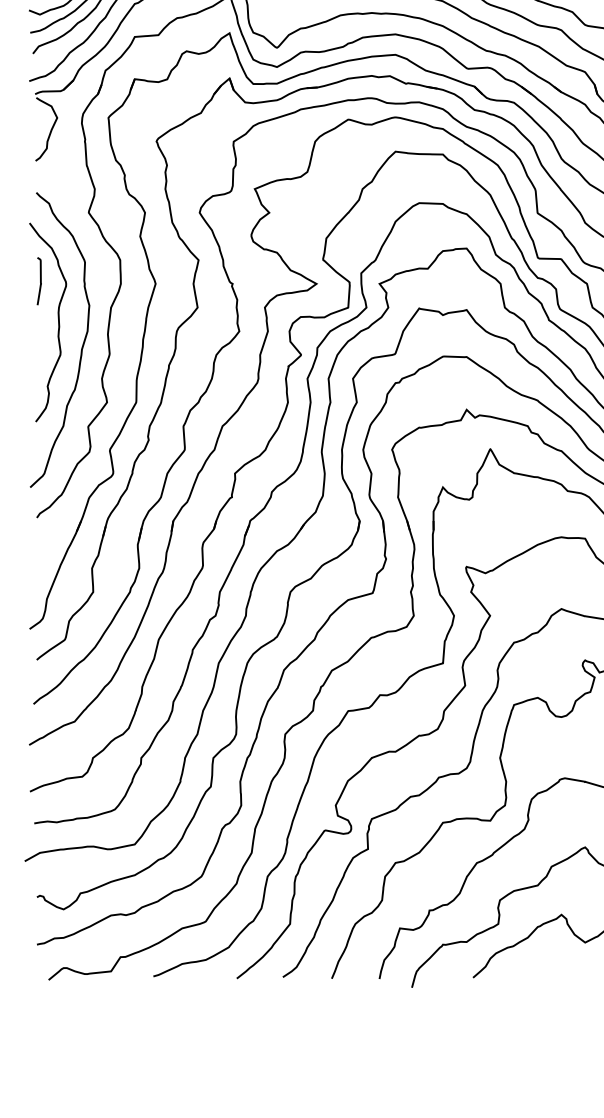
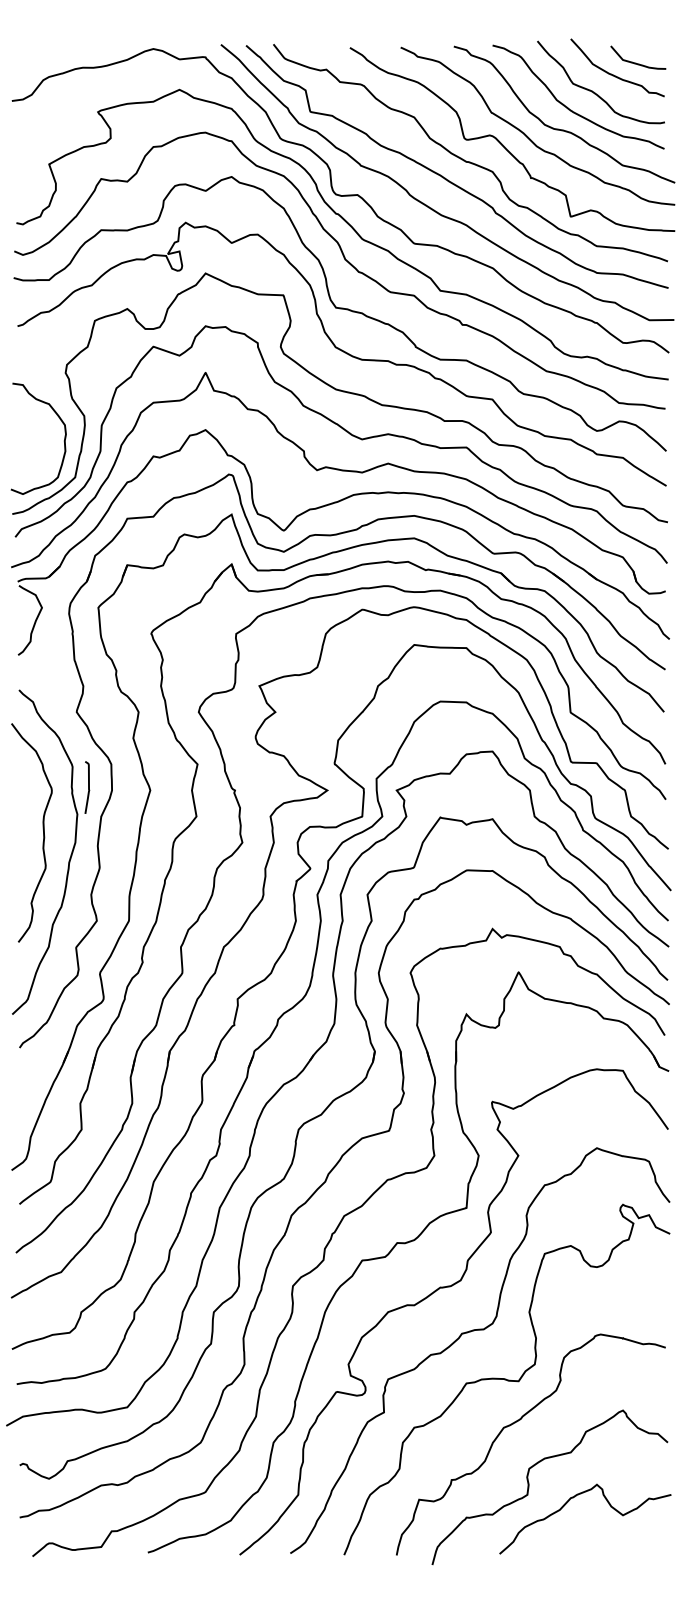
curve: (40, 281) -> (88, 787), moved

